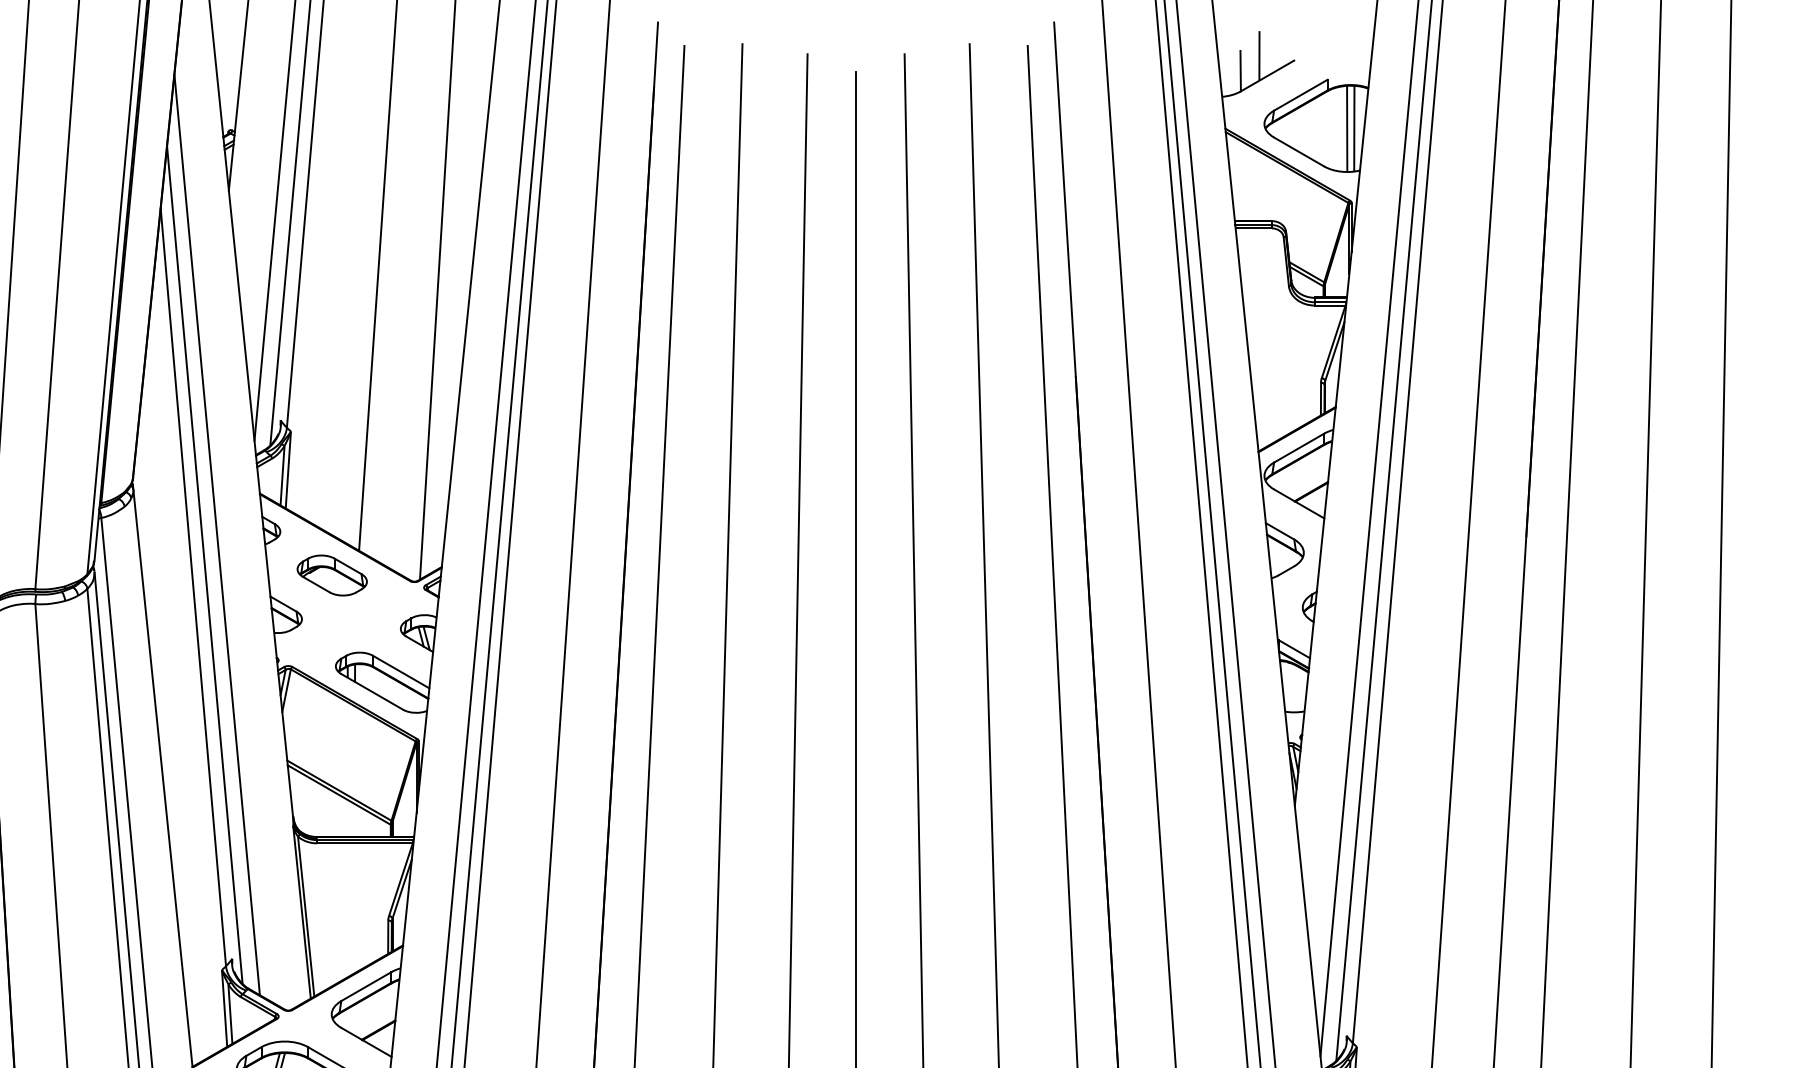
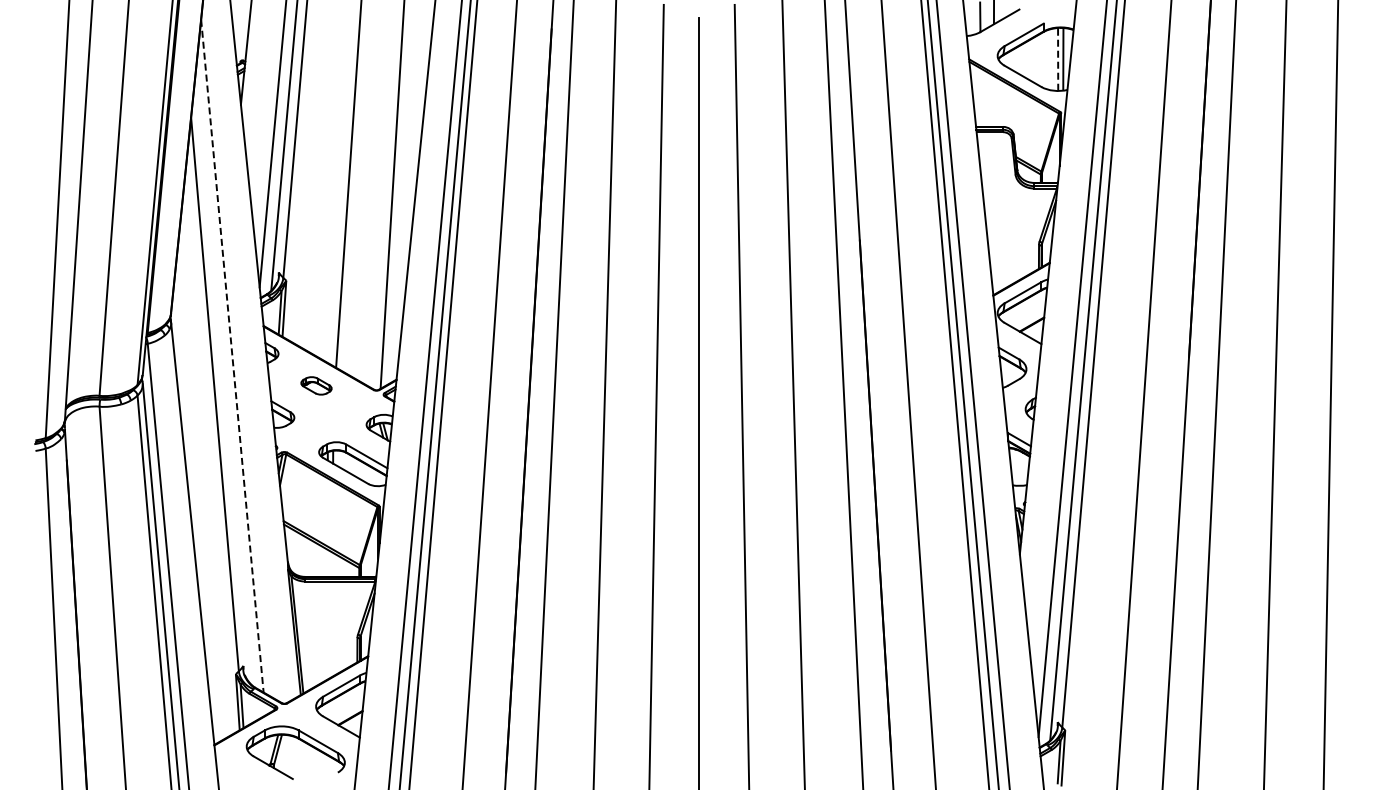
line: (1347, 127) -> (1058, 58), solid -> dashed
line: (217, 535) -> (232, 356), solid -> dashed
line: (203, 565) -> (222, 378), removed
part: (332, 575) -> (316, 385), size x0.6

